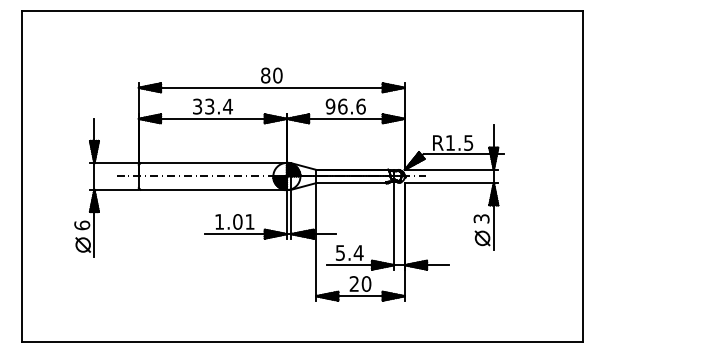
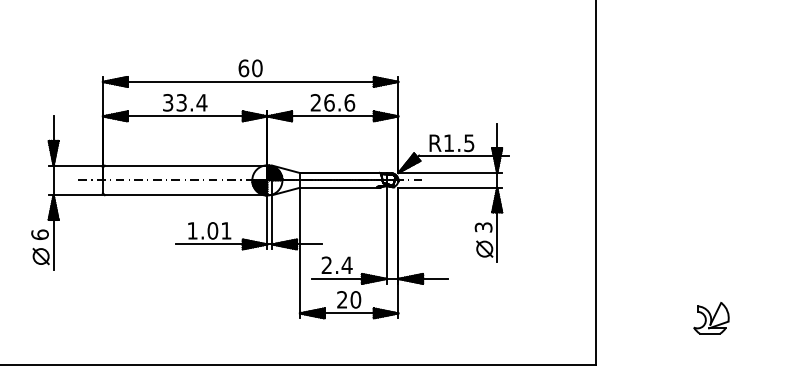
text: (265, 75) -> (243, 68), 80 -> 60
text: (330, 106) -> (315, 102), 96.6 -> 26.6
text: (340, 252) -> (326, 264), 5.4 -> 2.4
part: (686, 299) -> (711, 317), added

